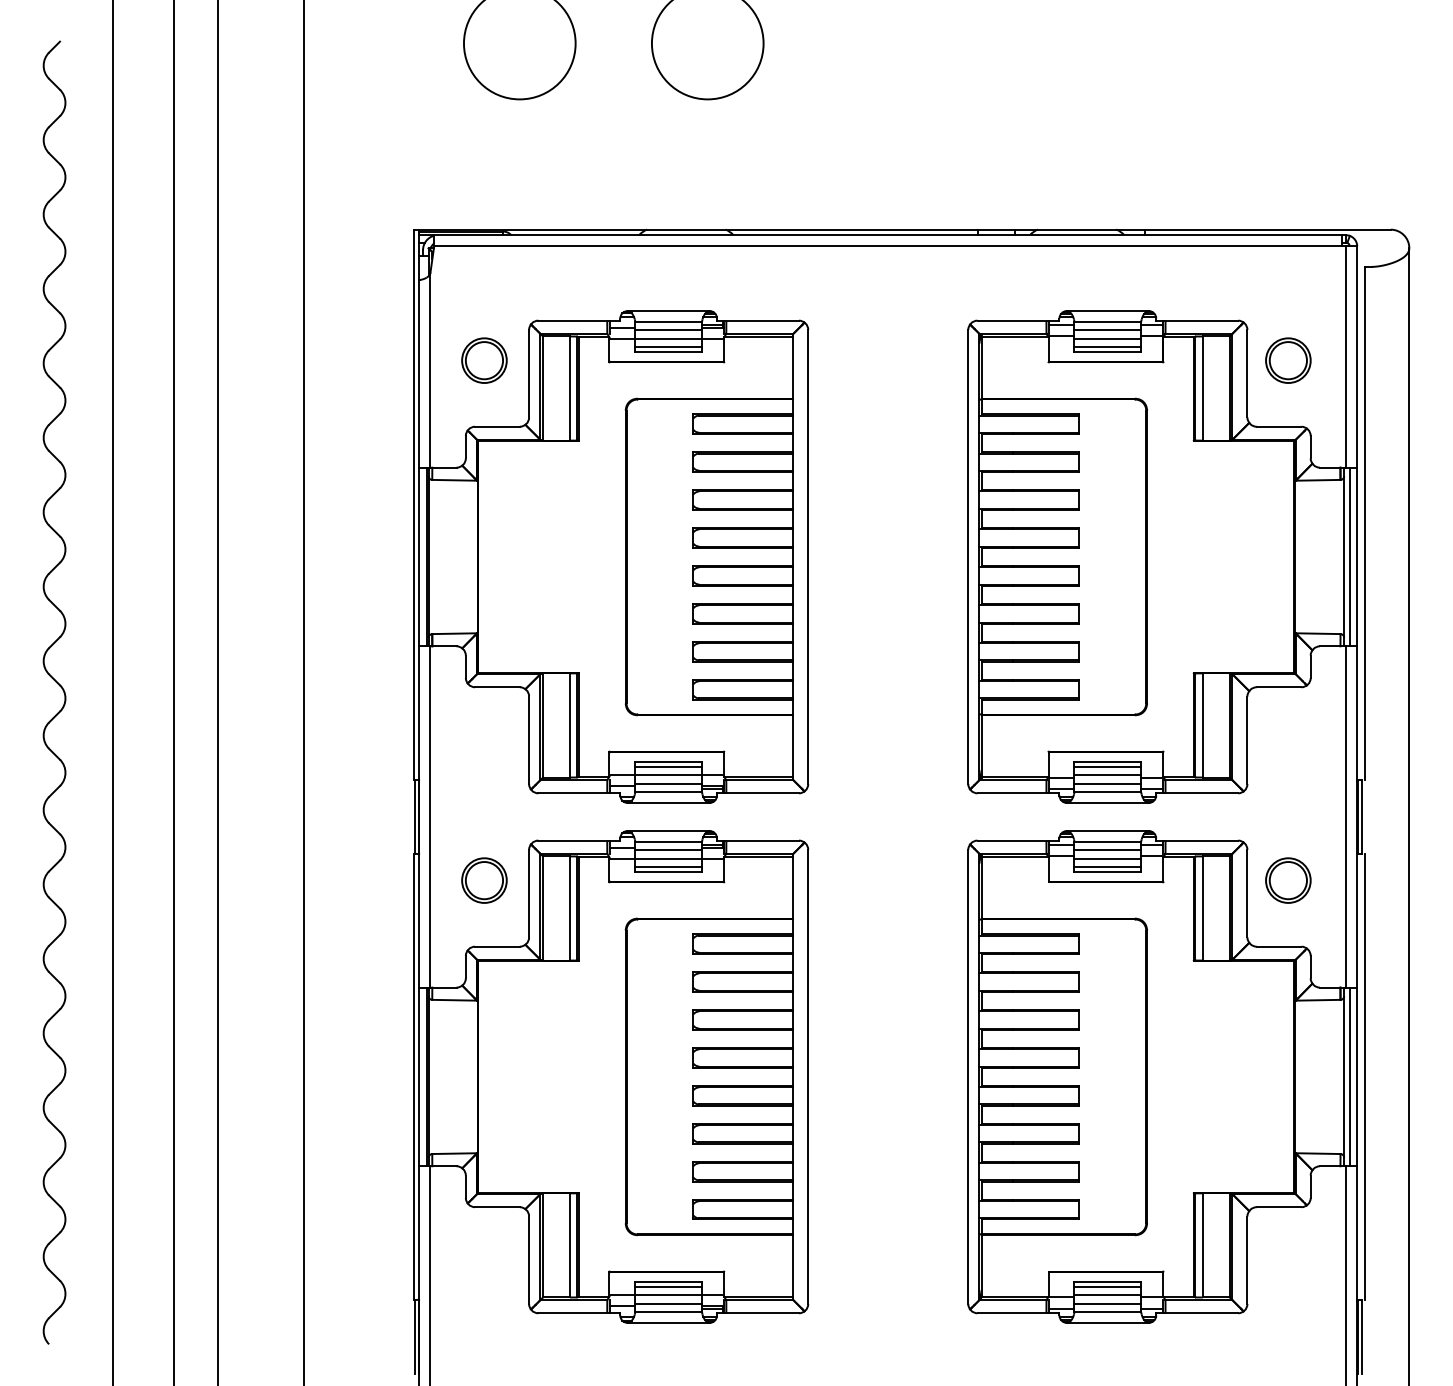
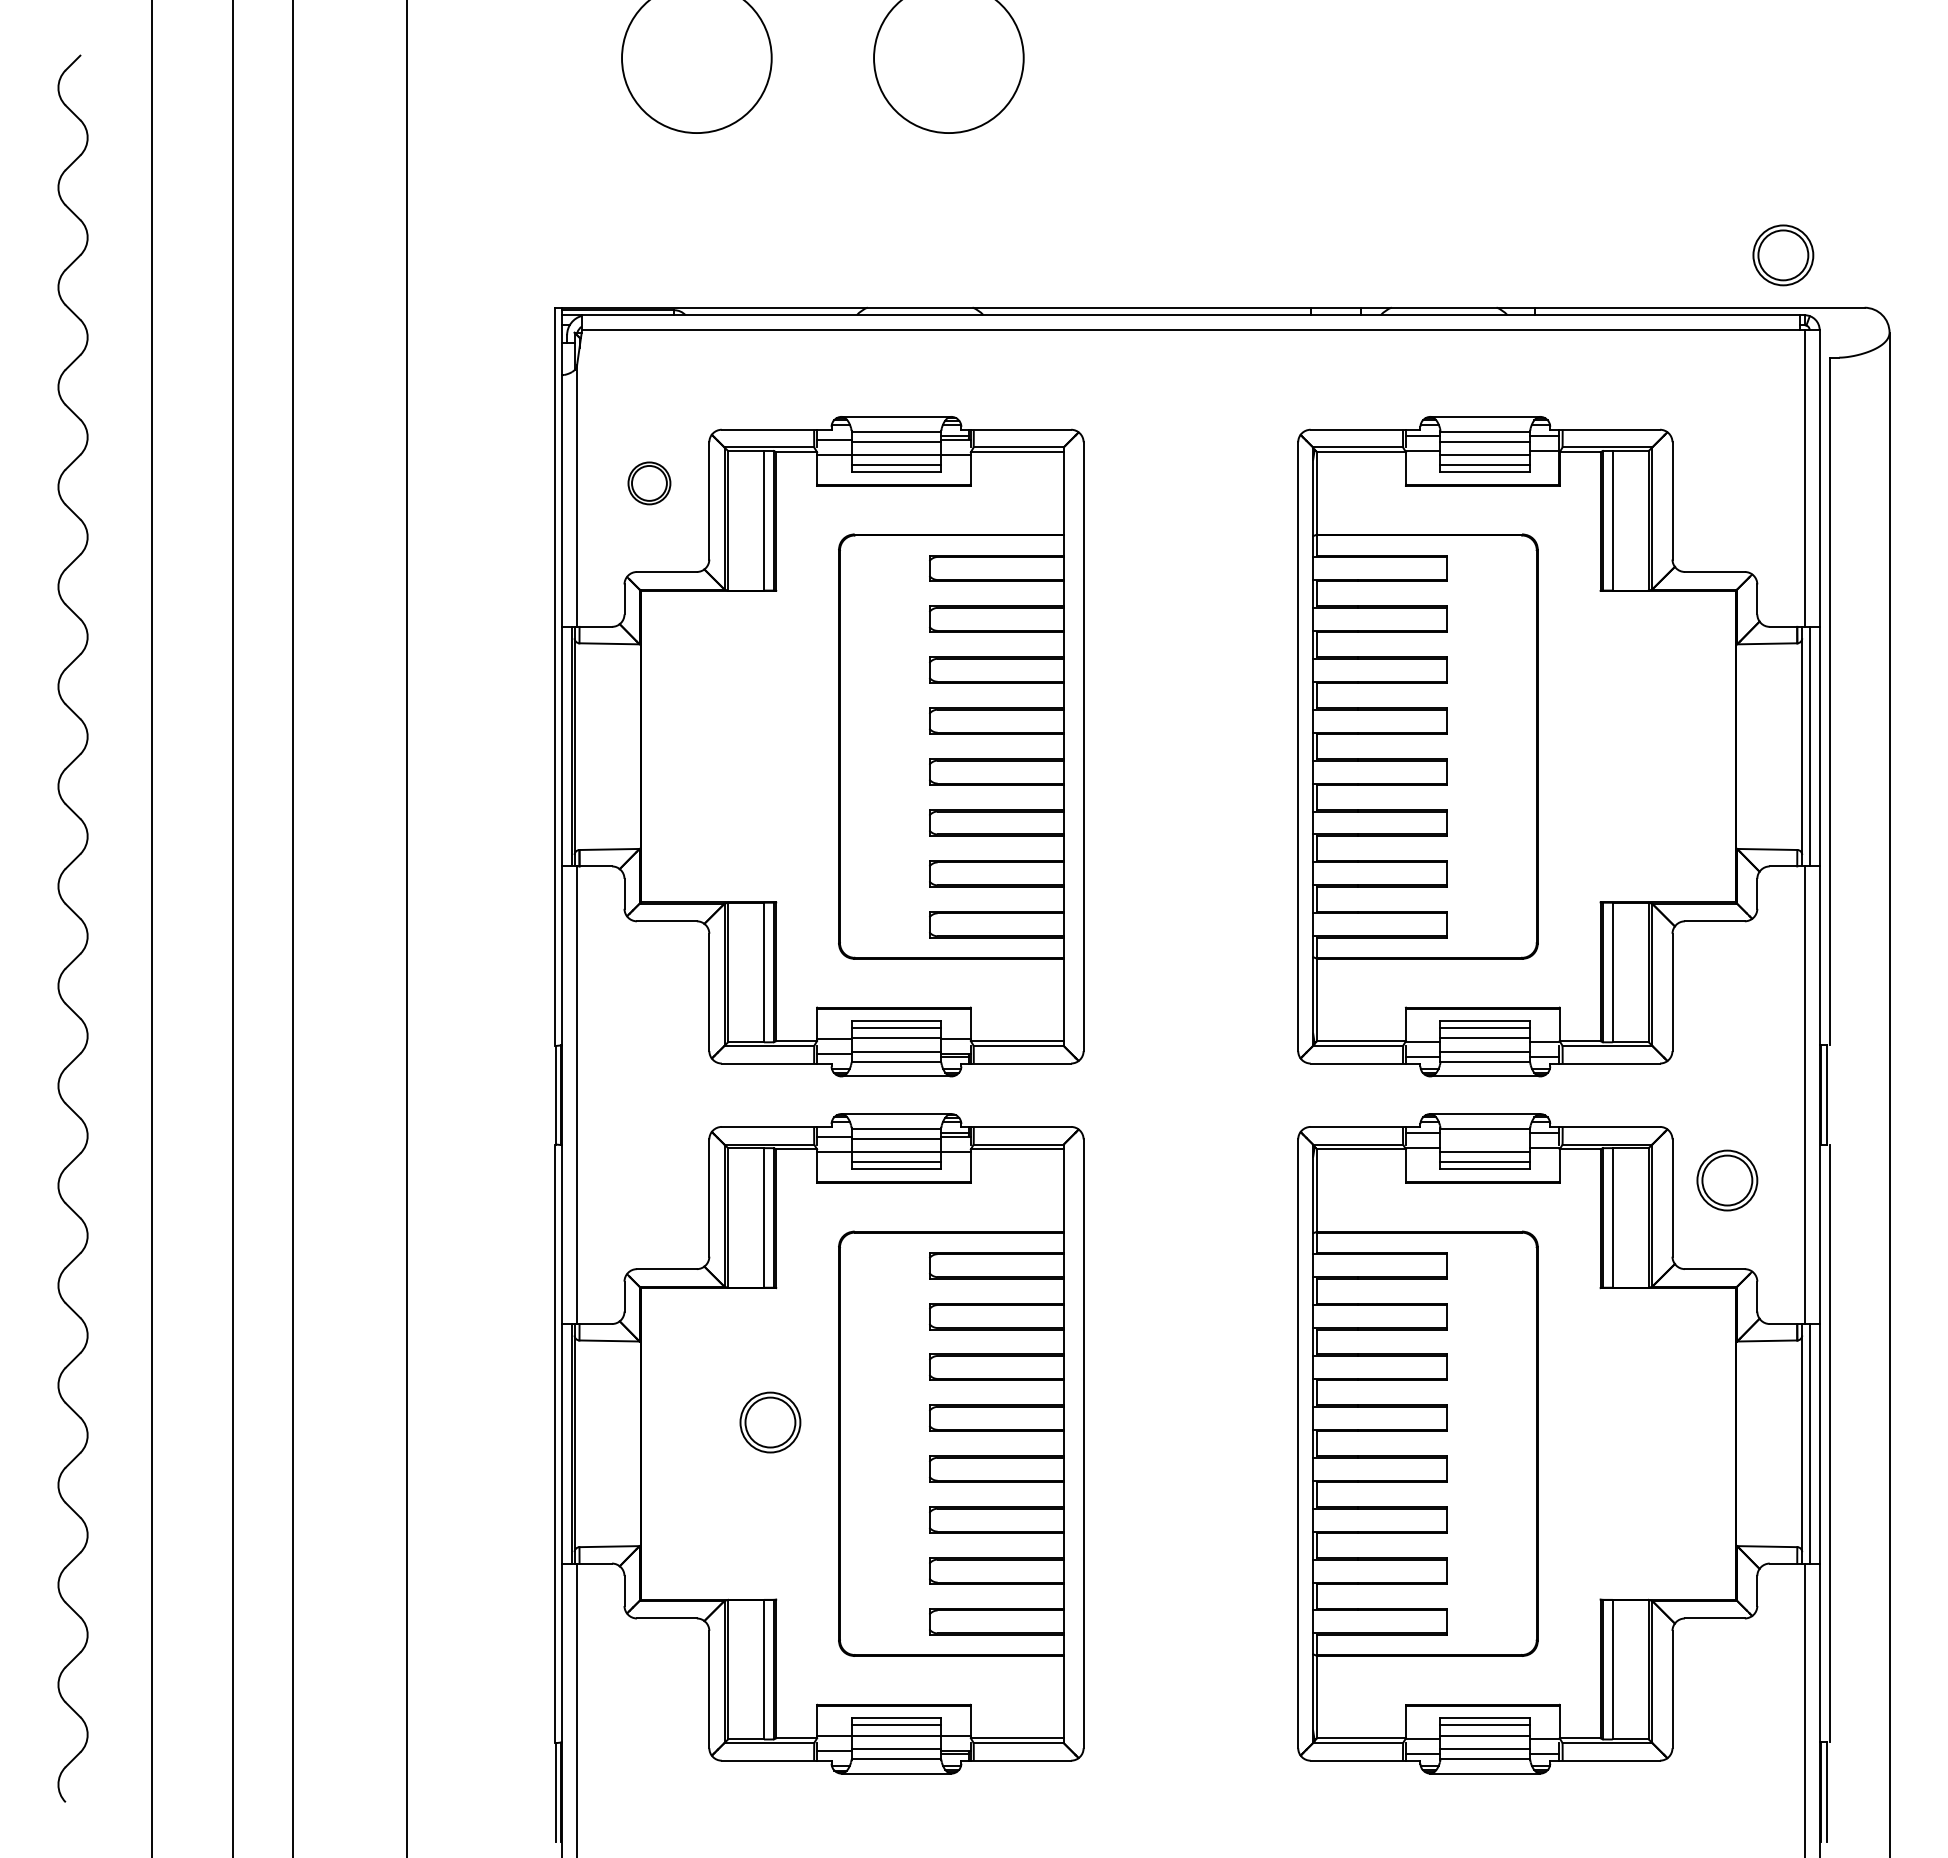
part: (484, 360) -> (649, 483), size x0.7
part: (1288, 360) -> (1783, 255), moved
line: (1107, 849) -> (1485, 1138), removed
part: (484, 880) -> (770, 1422), moved

